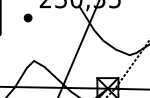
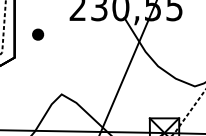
part: (27, 17) -> (37, 33), moved

